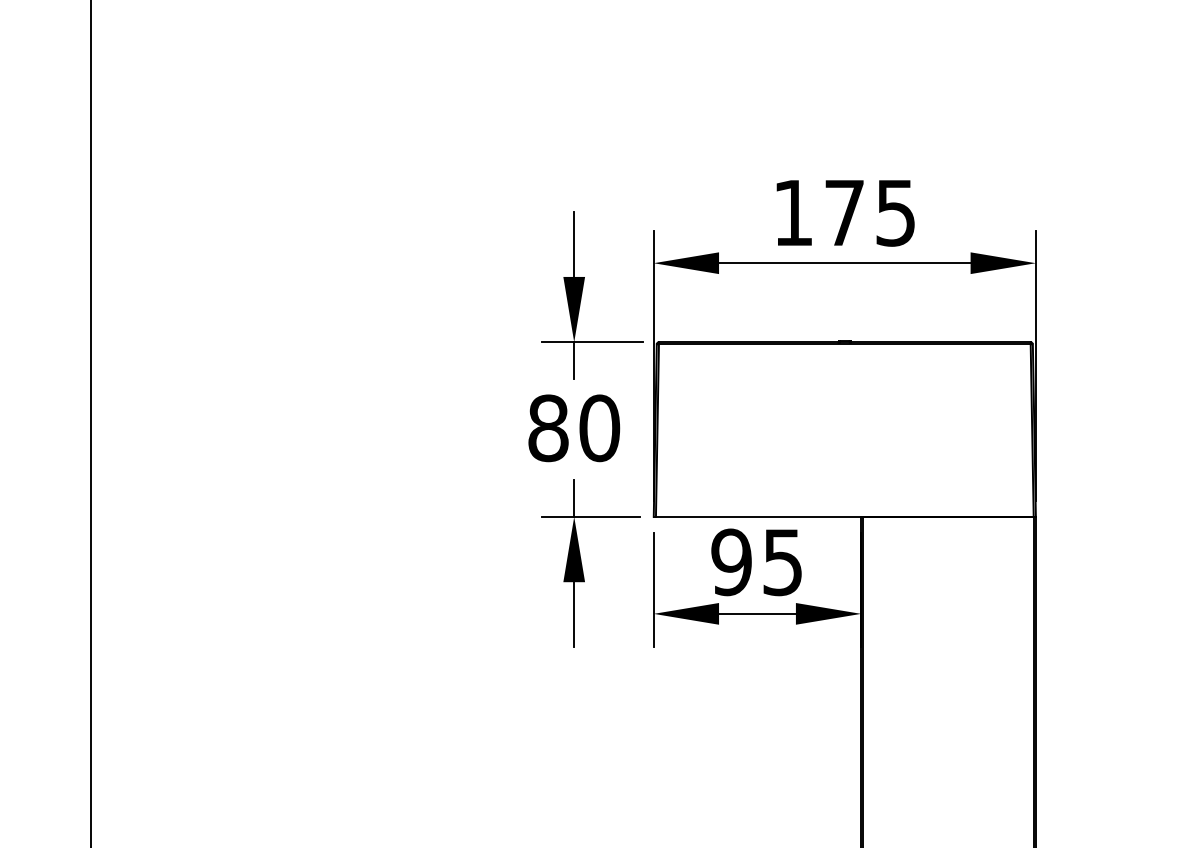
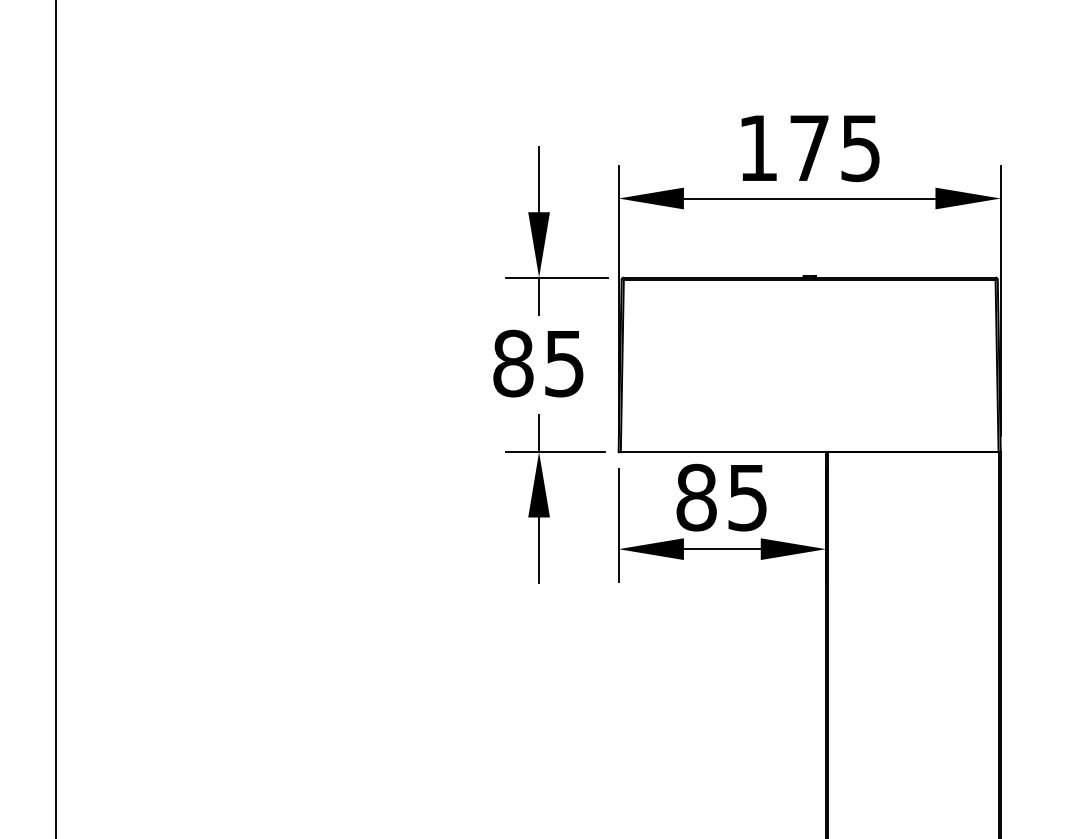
text: (599, 428) -> (564, 363), 80 -> 85
text: (731, 562) -> (696, 497), 95 -> 85

